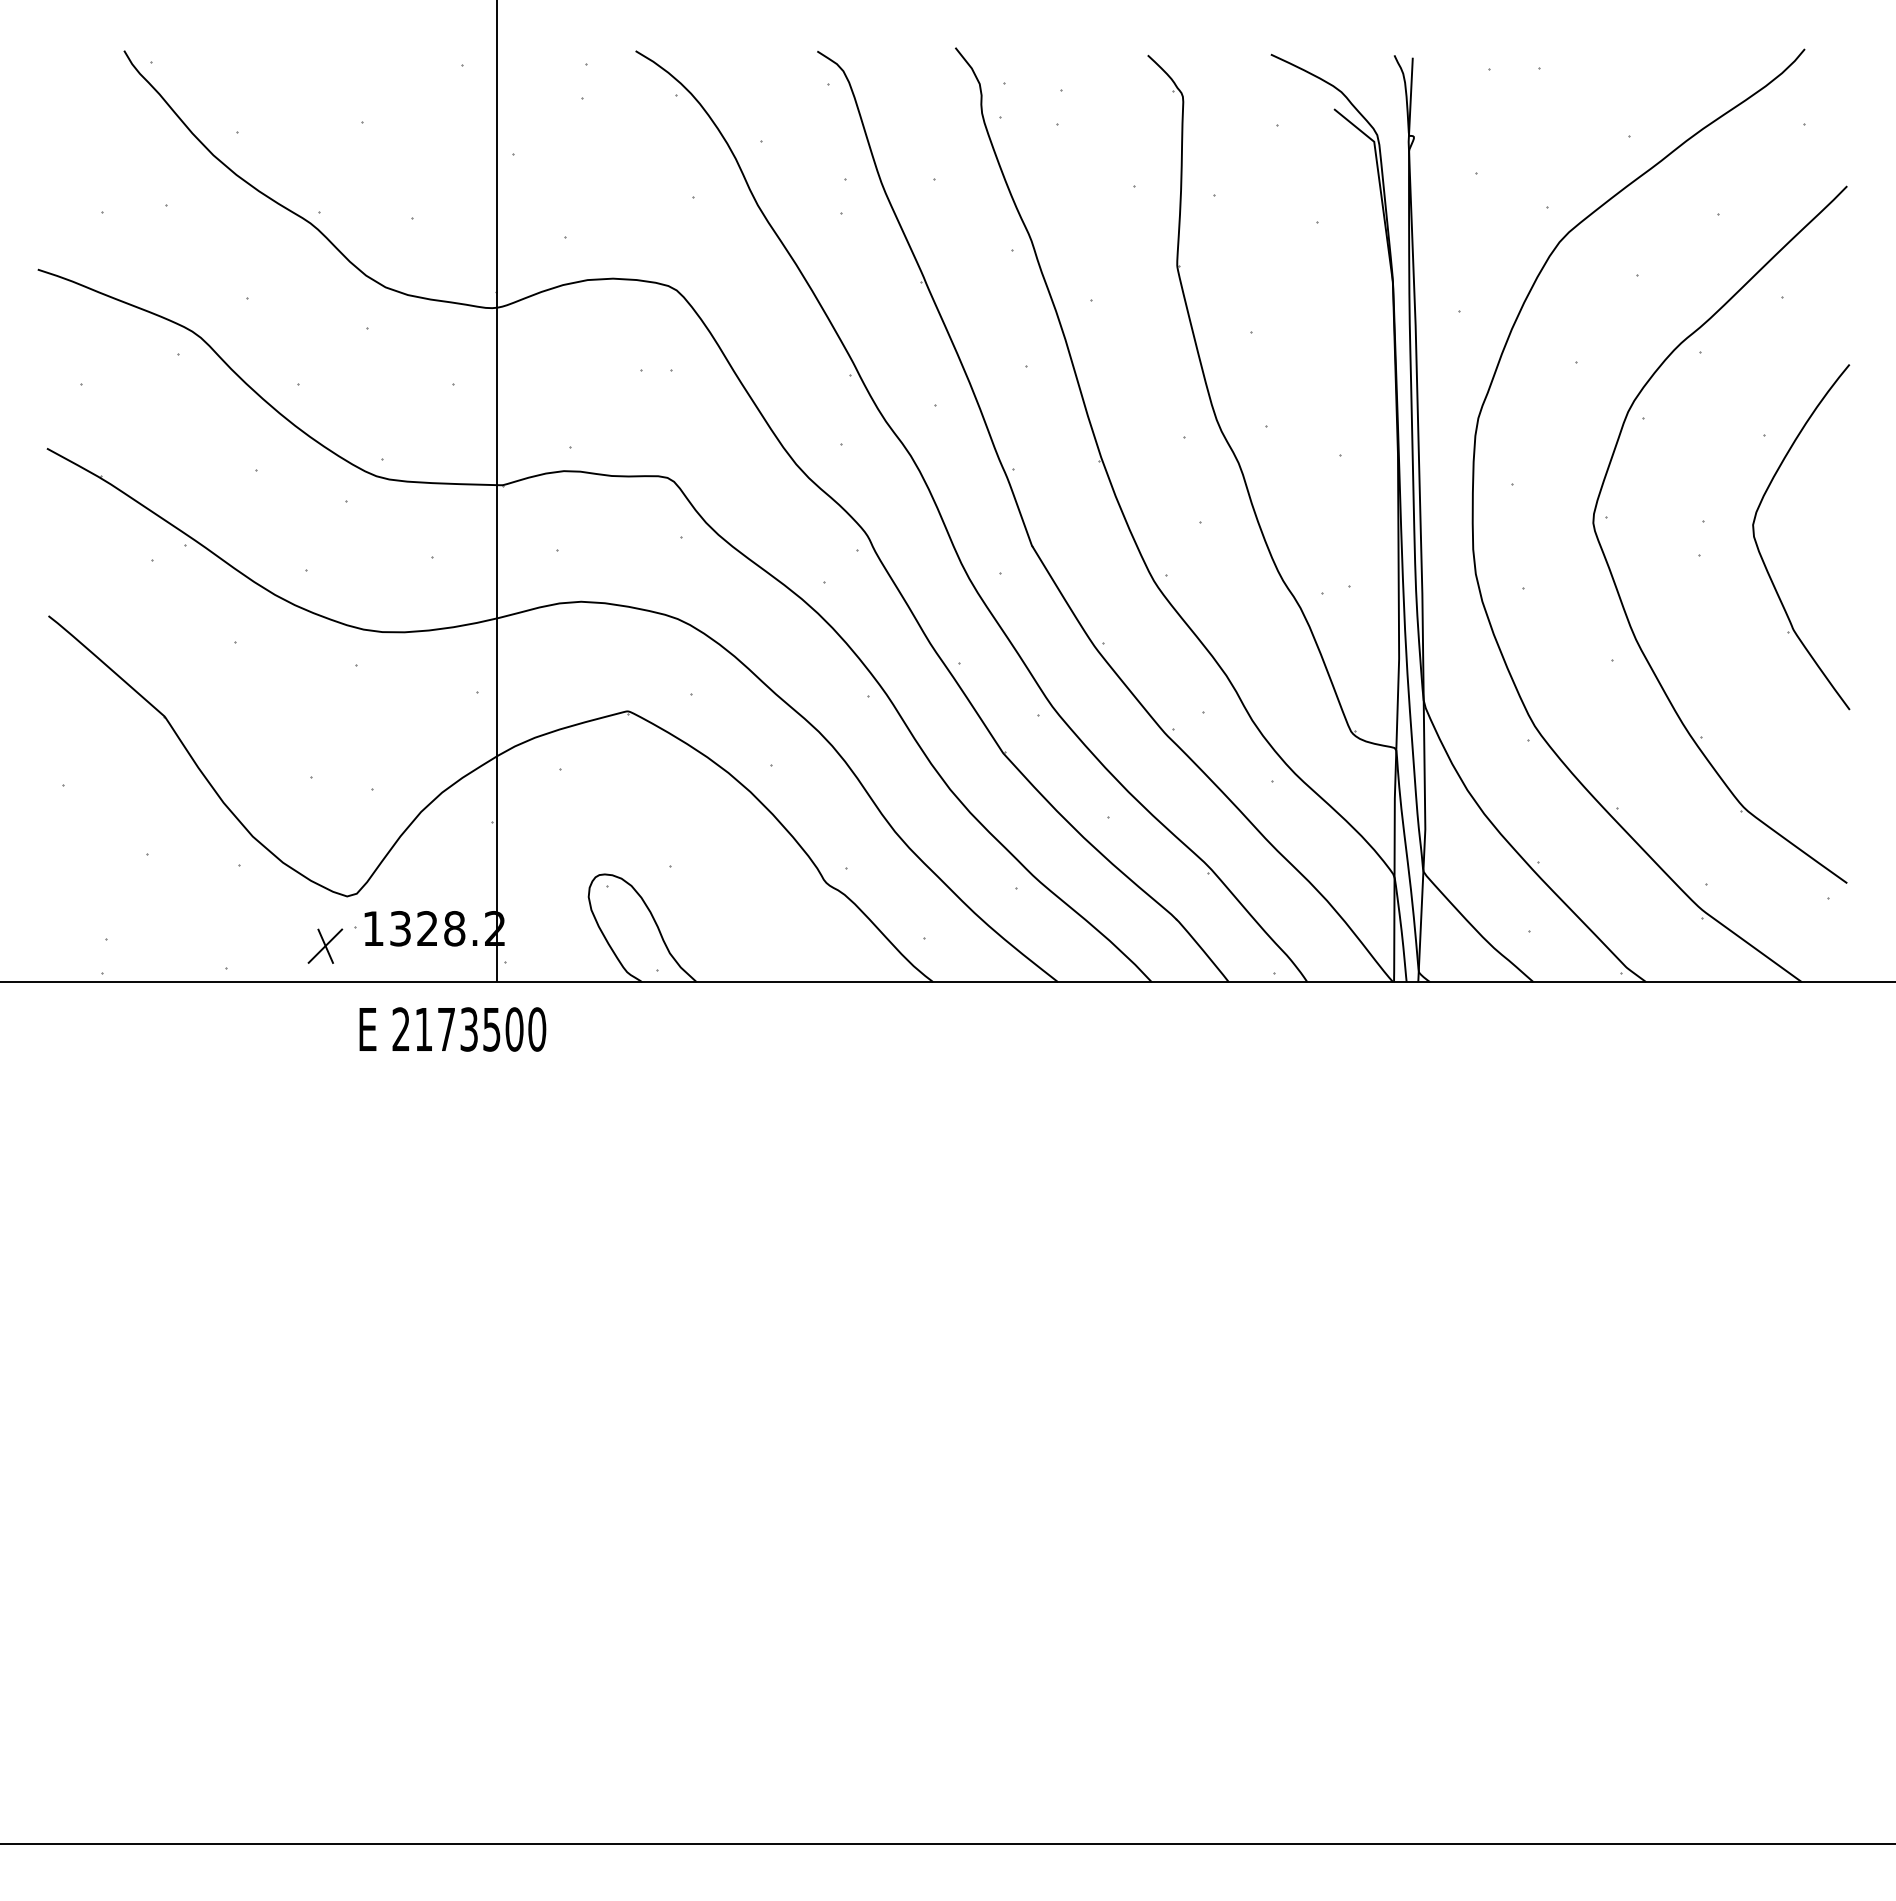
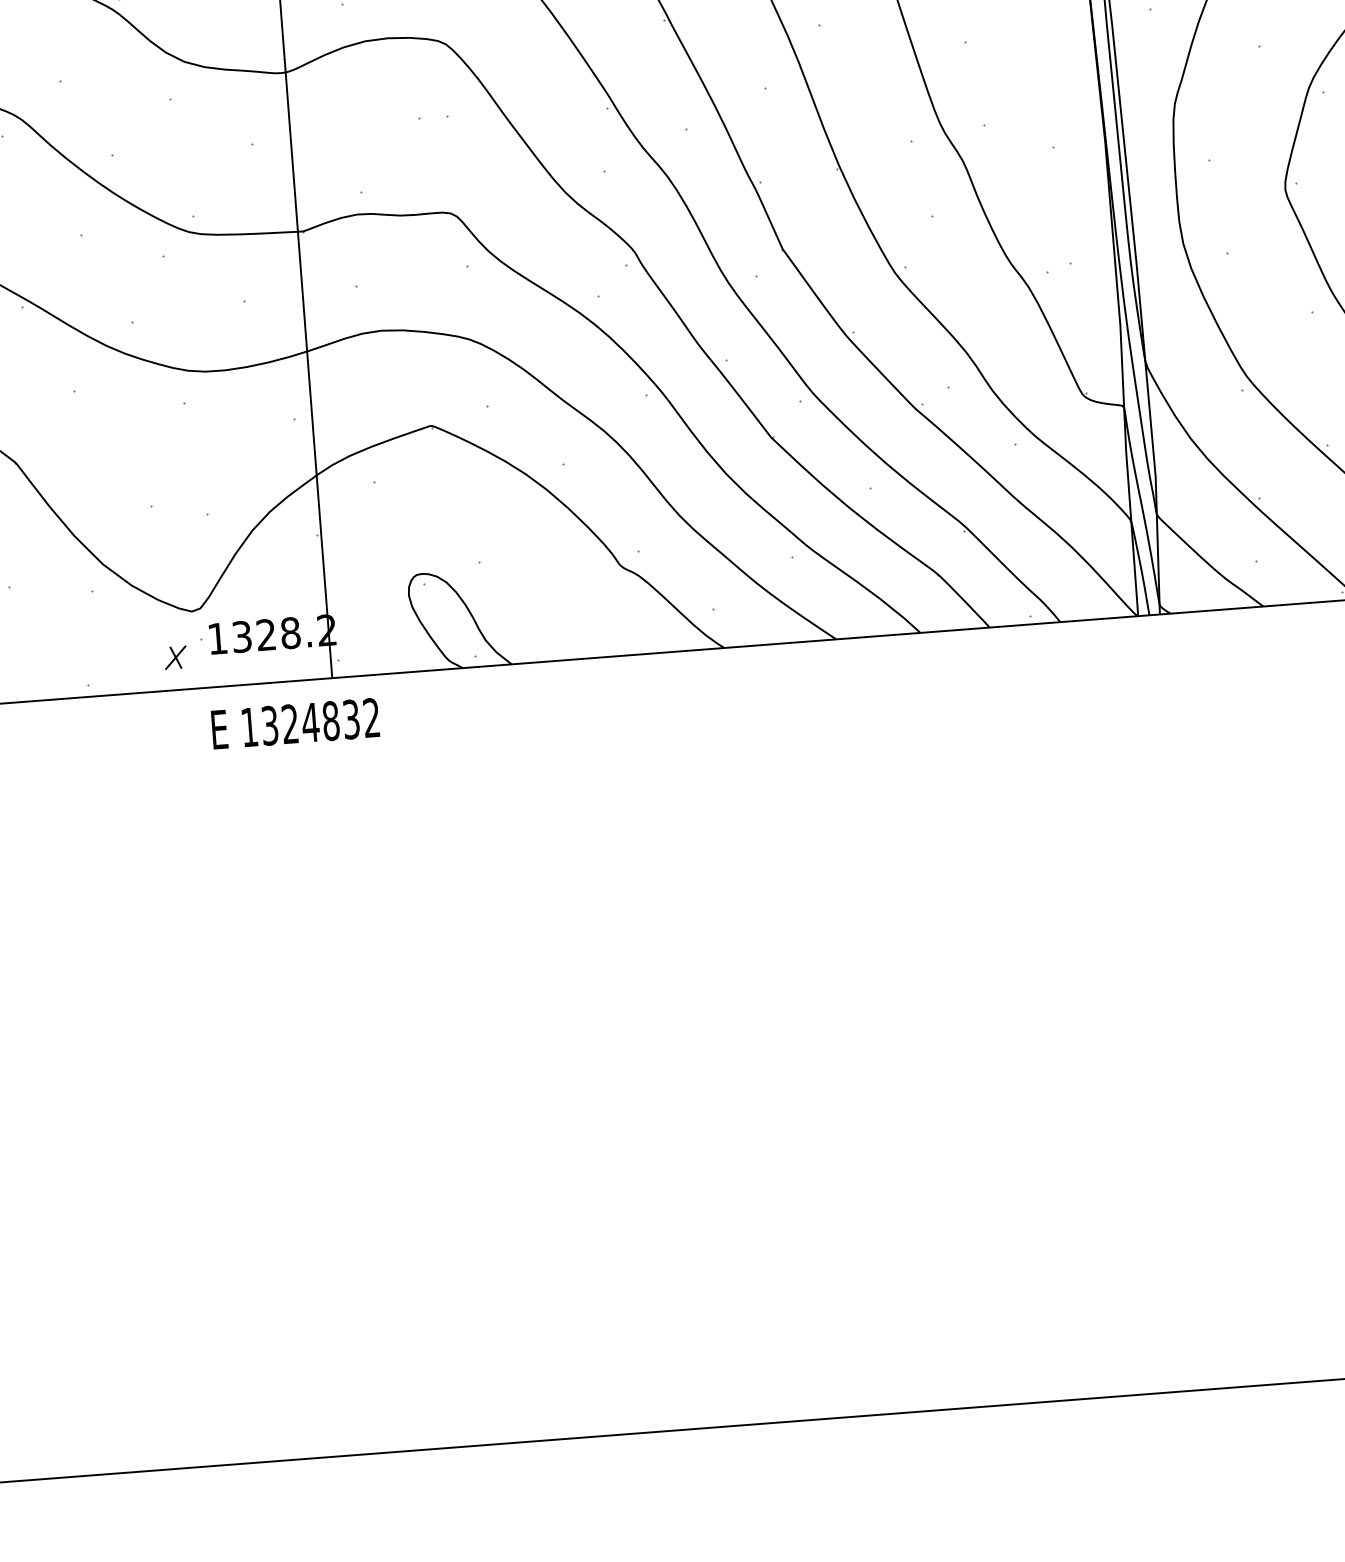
part: (325, 945) -> (175, 657), size x0.7
text: (469, 1029) -> (310, 722), 2173500 -> 1324832

